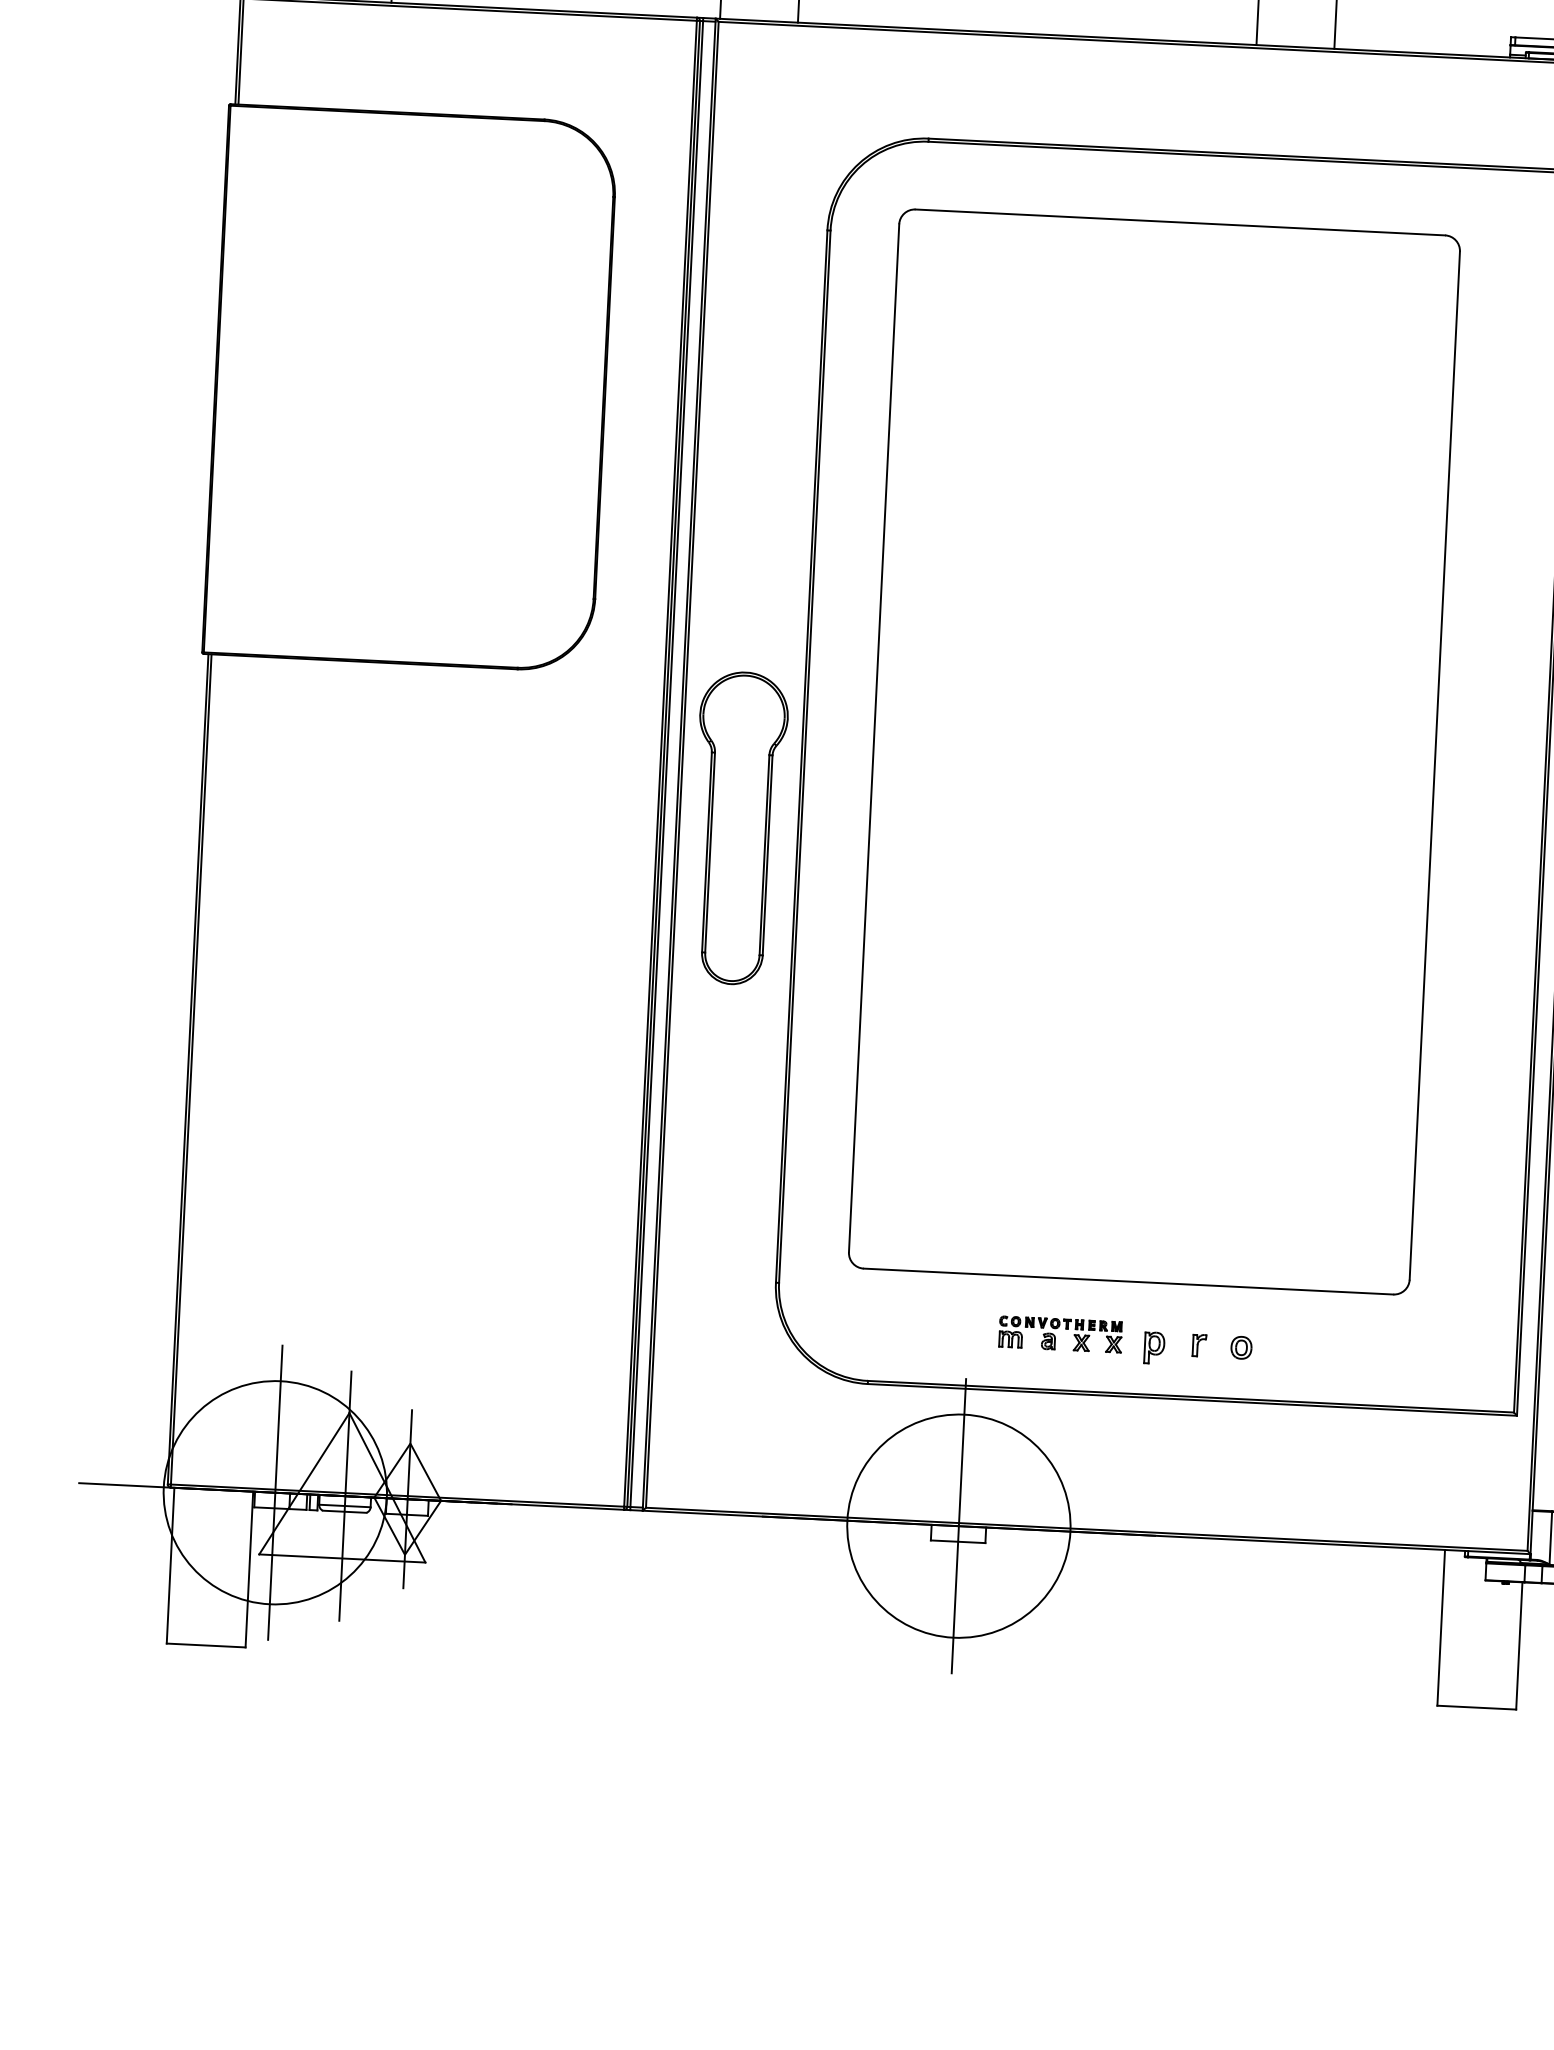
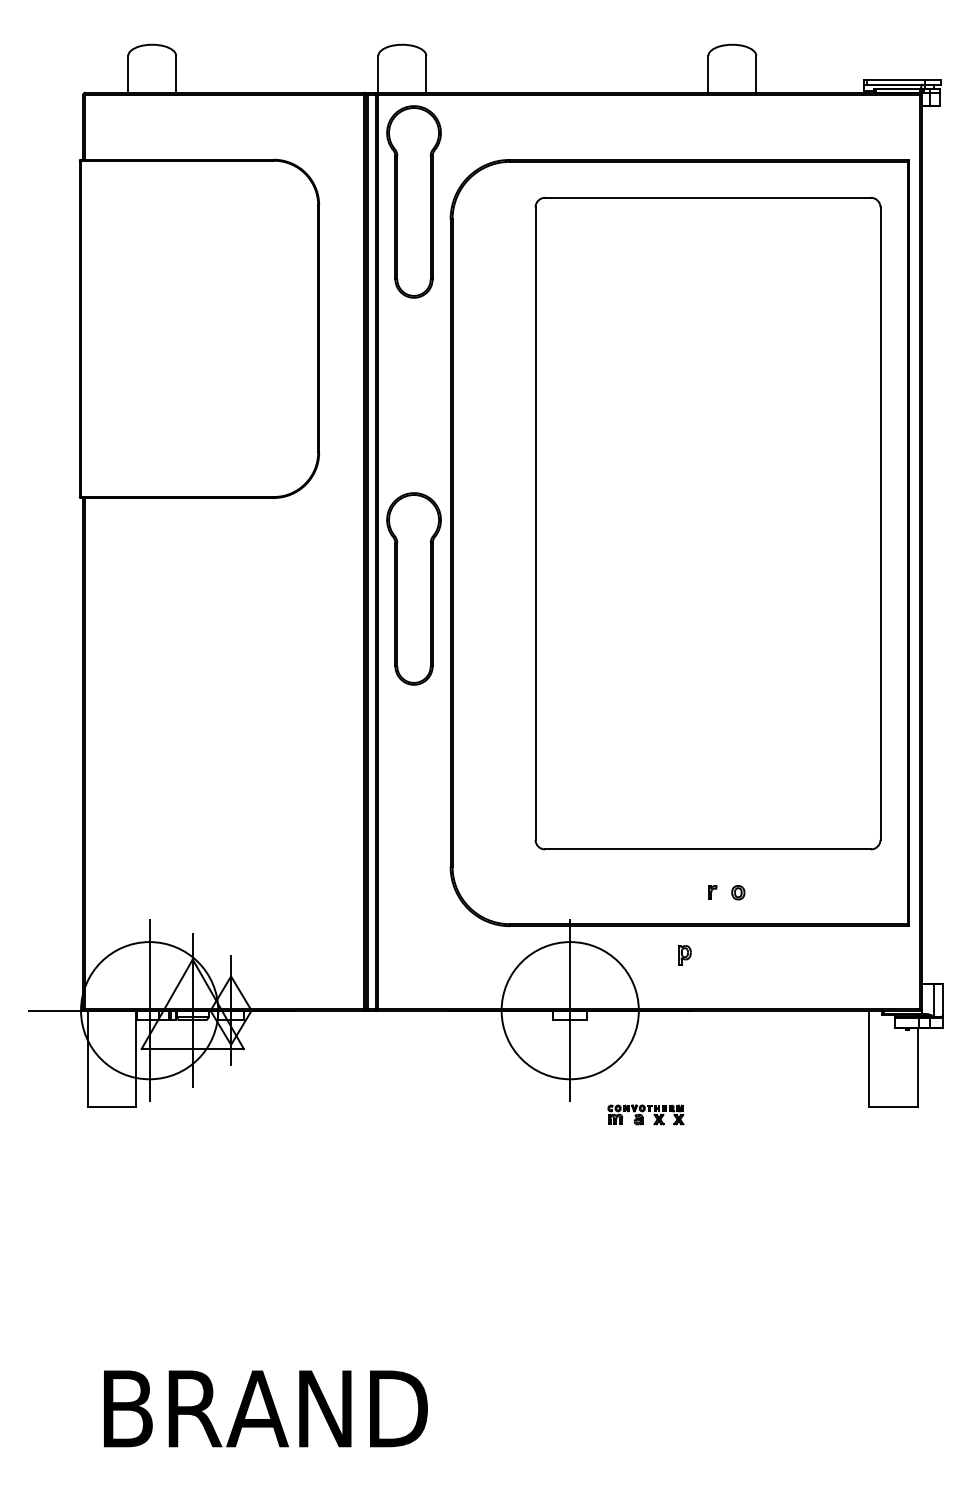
part: (768, 198) -> (413, 201), added
part: (1153, 751) -> (707, 523), moved
part: (1059, 1333) -> (645, 1114), moved
part: (1153, 1348) -> (684, 955), moved

